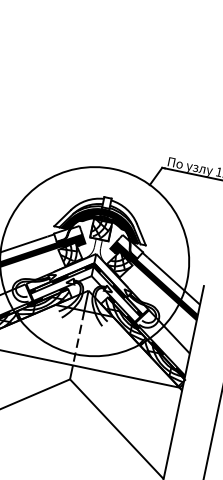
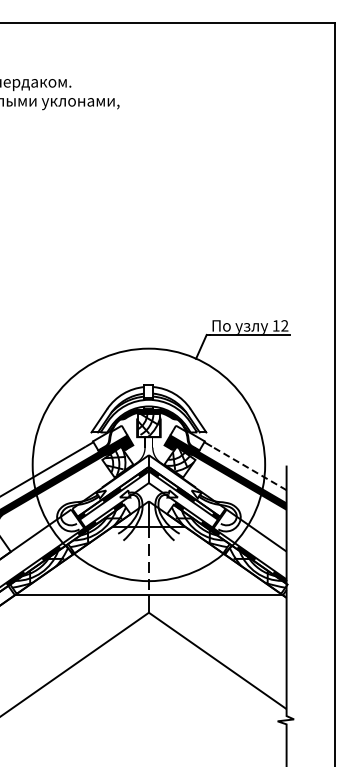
fill: (102, 222) -> (148, 415), removed
line: (173, 281) -> (248, 468), solid -> dashed

